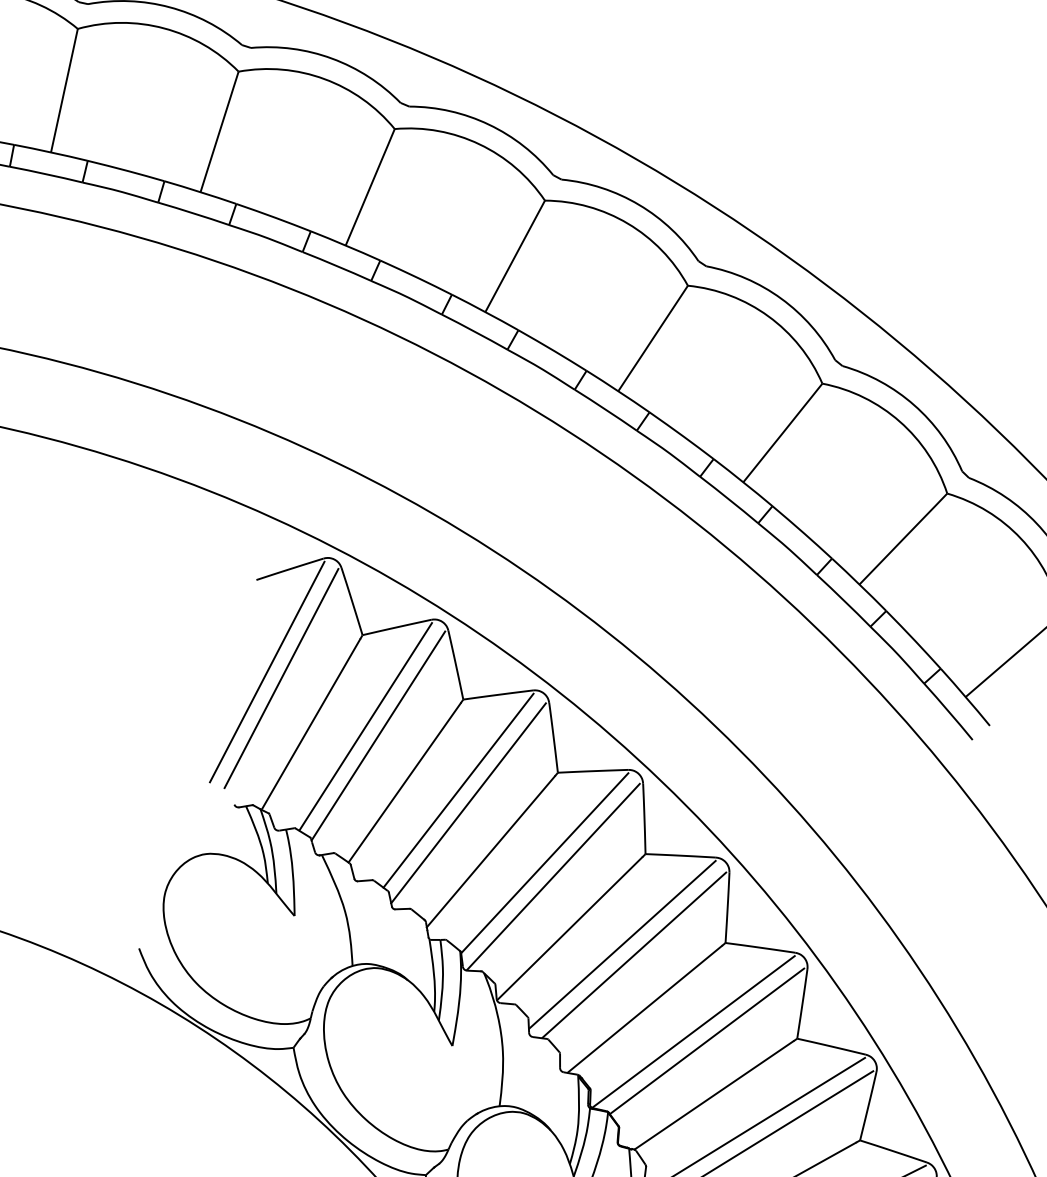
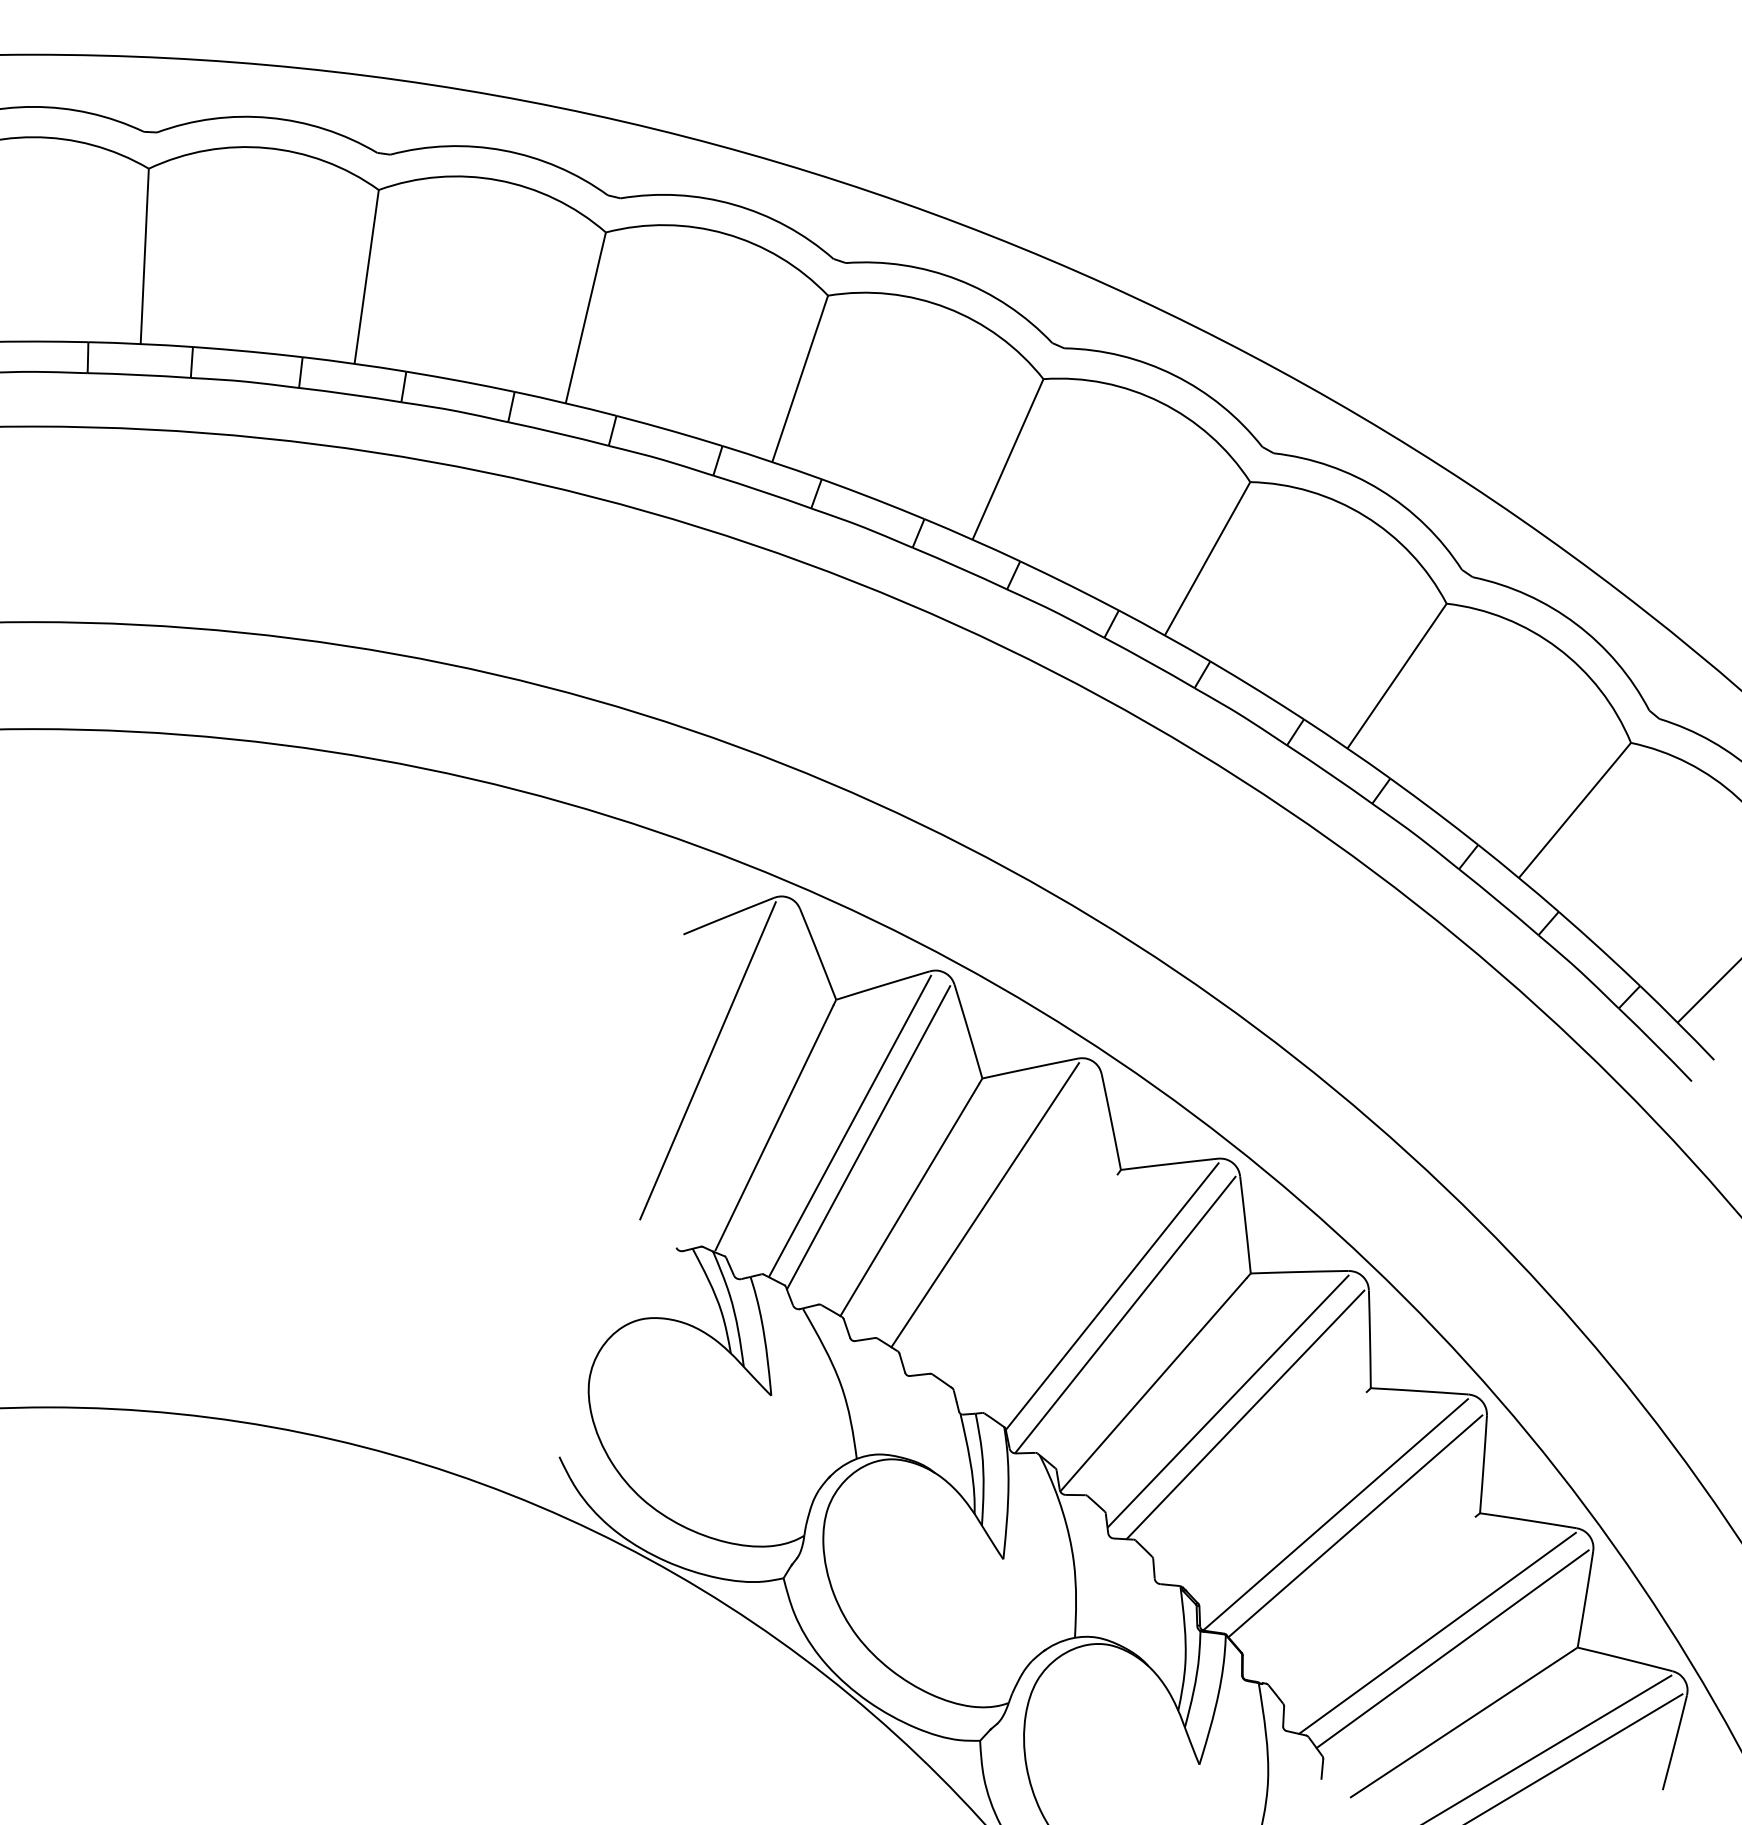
line: (281, 677) -> (728, 1067), removed
line: (468, 803) -> (1000, 1221), removed
line: (490, 851) -> (1036, 1286), removed
line: (645, 1008) -> (1266, 1487), removed
line: (713, 1095) -> (1370, 1600), removed

